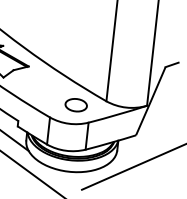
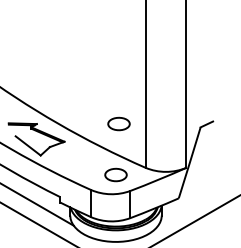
part: (84, 54) -> (118, 123), added

